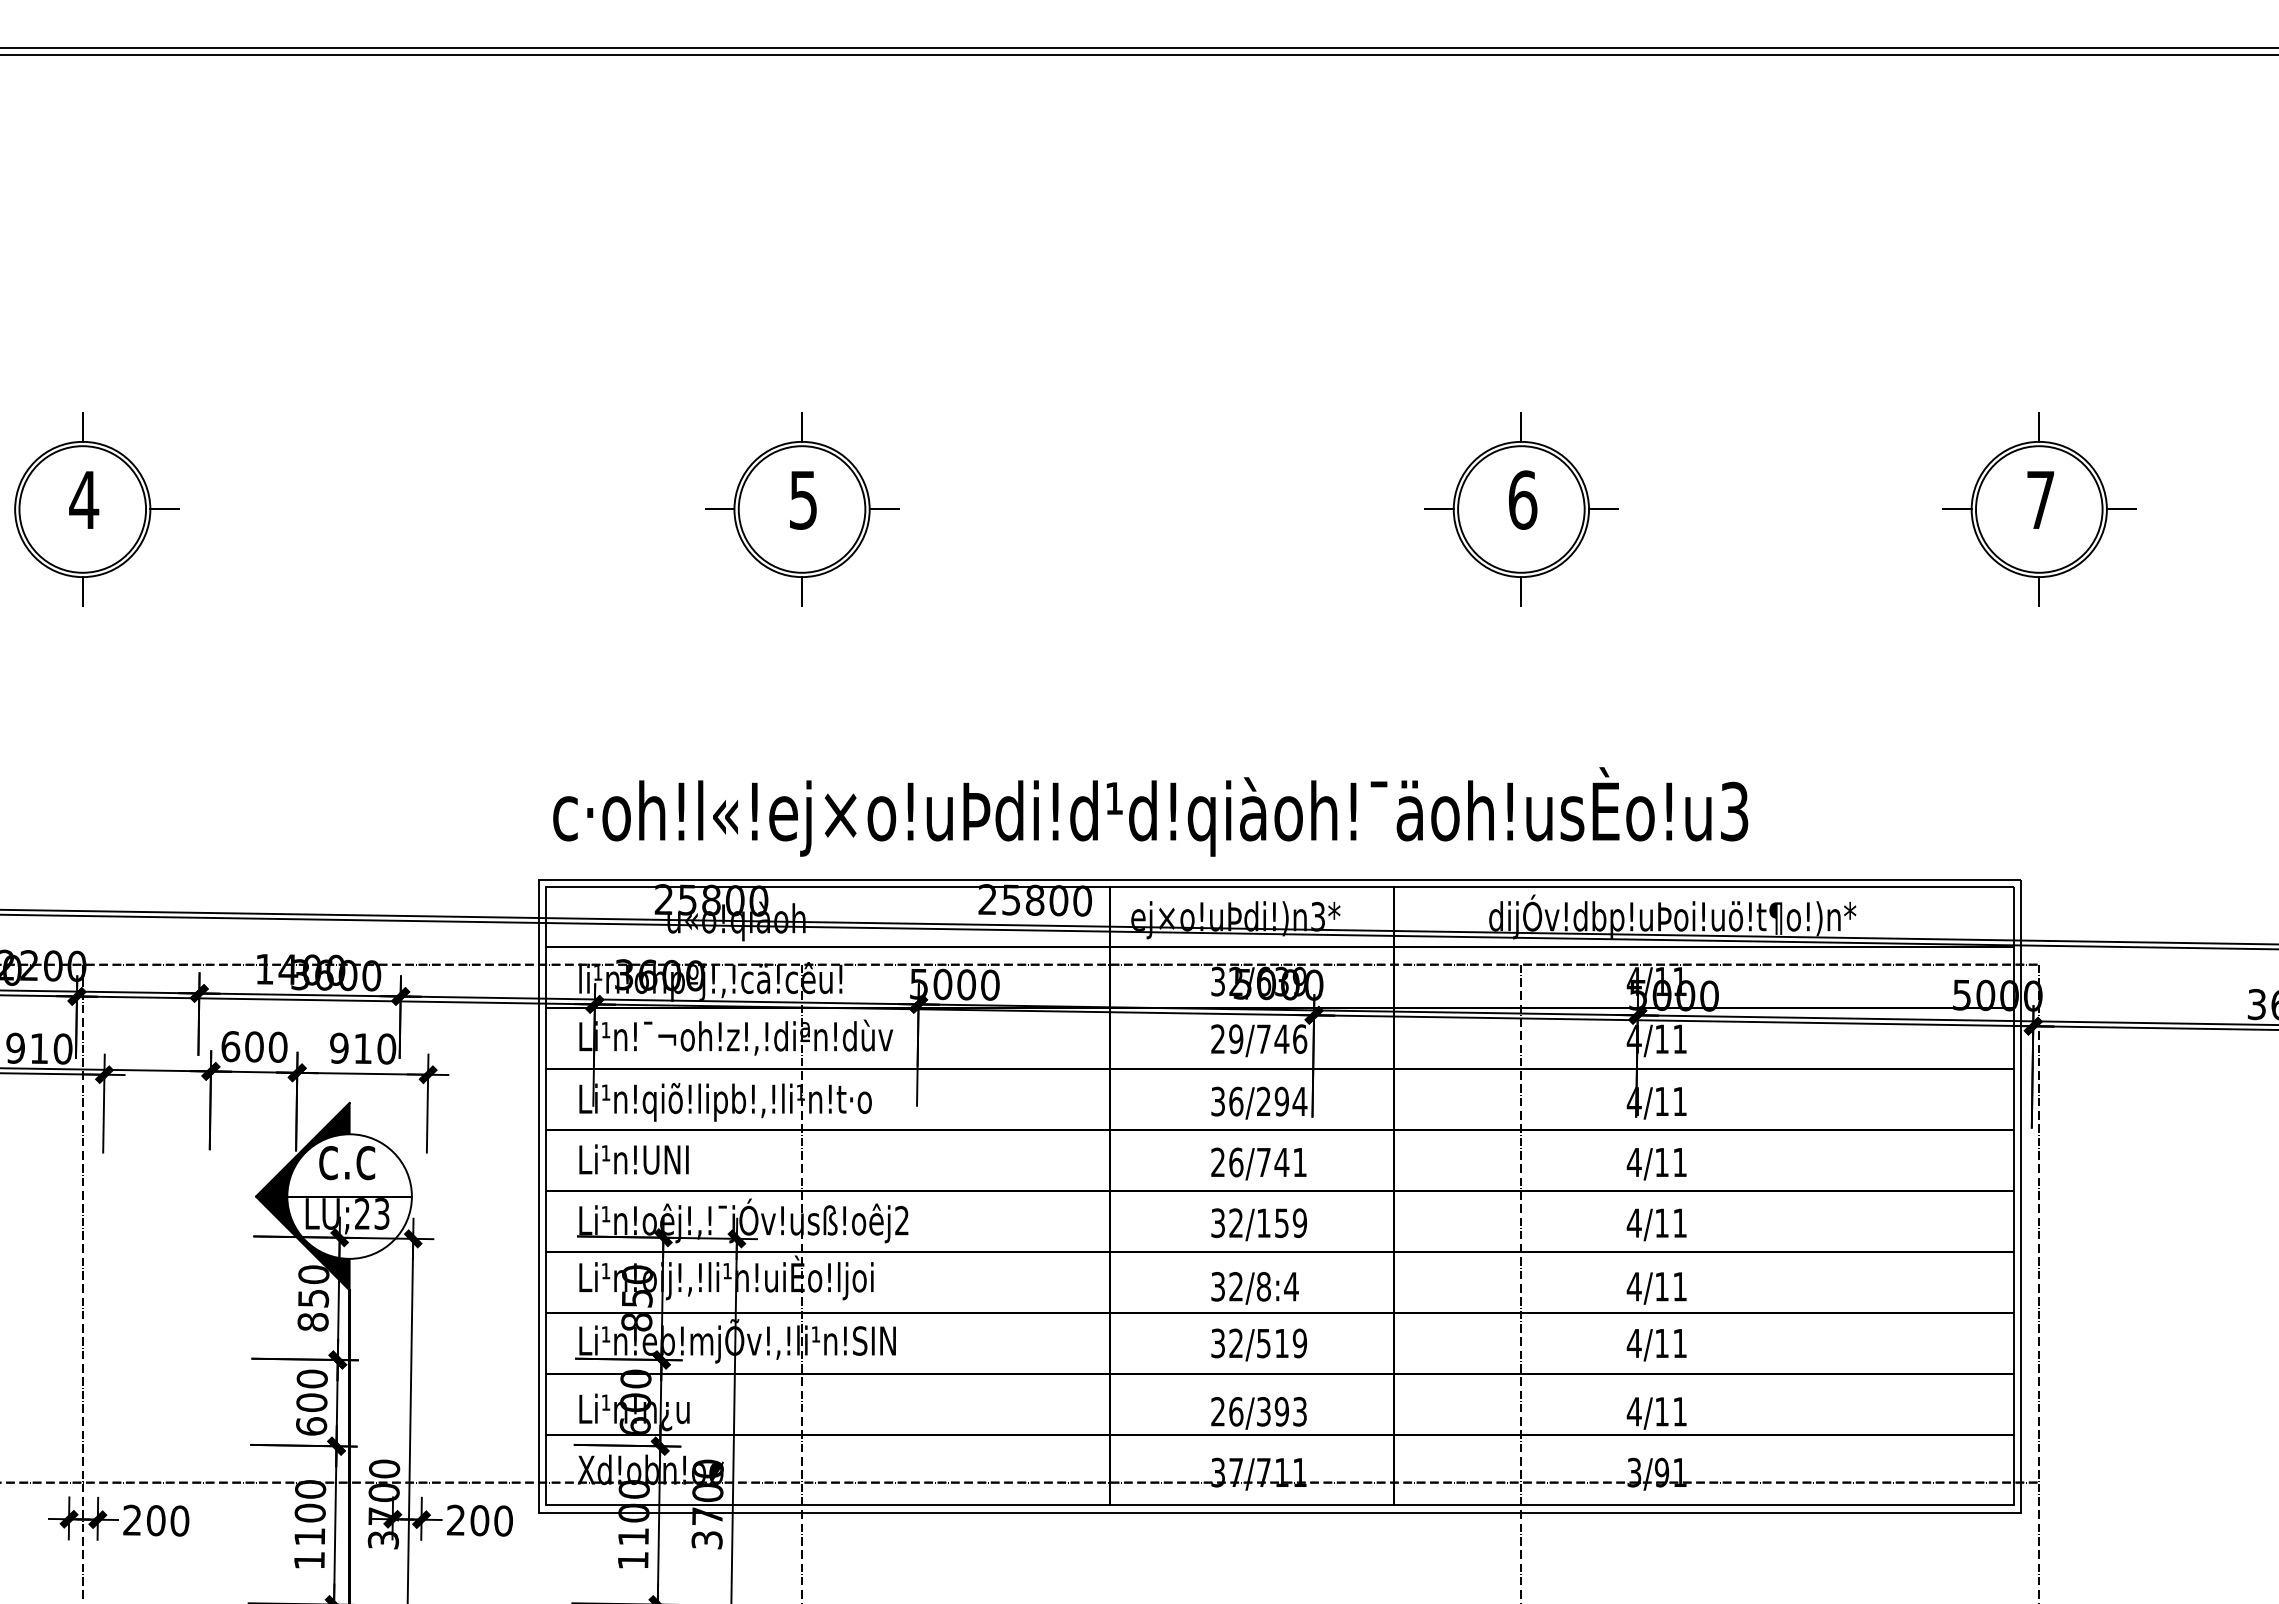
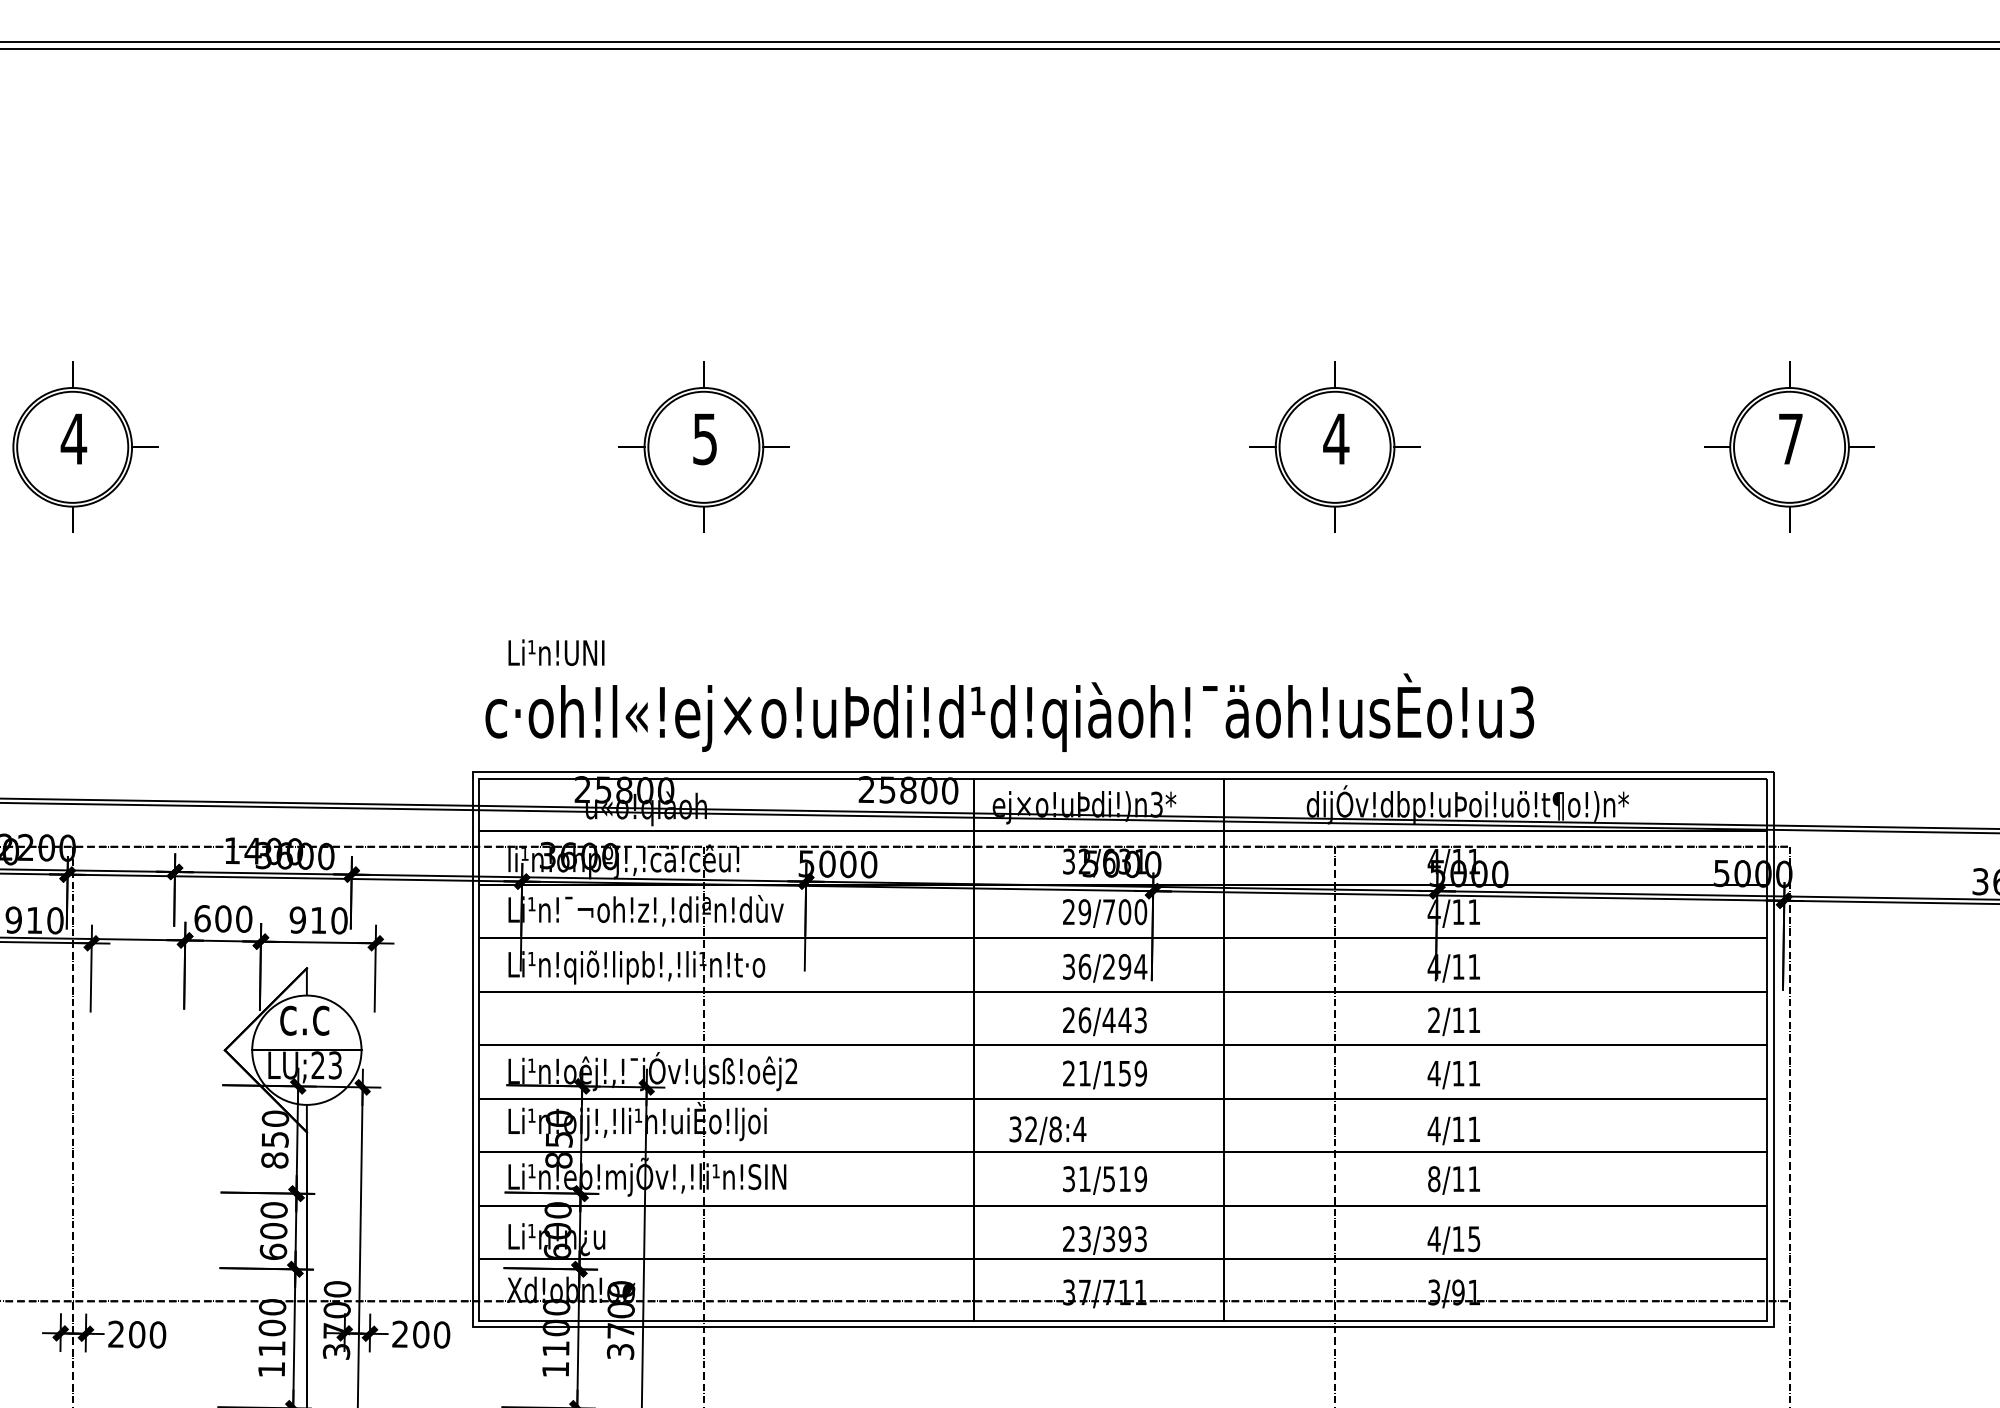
text: (1522, 499) -> (1336, 438), 6 -> 4
text: (1299, 981) -> (1140, 861), 32/639 -> 32/631
text: (1290, 1039) -> (1132, 912), 29/746 -> 29/700
text: (633, 1159) -> (555, 652), moved
text: (1633, 1161) -> (1433, 1019), 4/11 -> 2/11
text: (1281, 1162) -> (1124, 1020), 26/741 -> 26/443
fill: (302, 1196) -> (265, 1050), removed
text: (1226, 1223) -> (1076, 1073), 32/159 -> 21/159
text: (1254, 1288) -> (1047, 1130), moved
text: (1235, 1342) -> (1084, 1178), 32/519 -> 31/519
text: (1633, 1343) -> (1433, 1179), 4/11 -> 8/11
text: (1236, 1411) -> (1085, 1238), 26/393 -> 23/393
text: (1679, 1411) -> (1473, 1238), 4/11 -> 4/15

